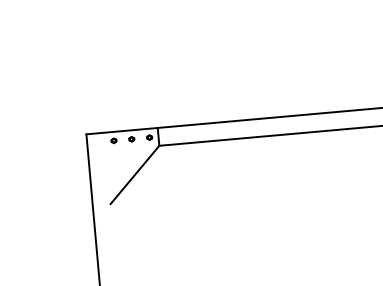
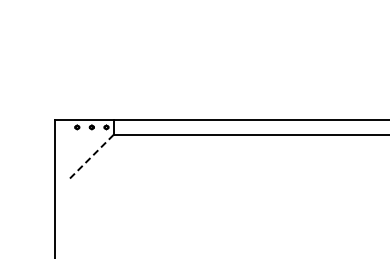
line: (134, 174) -> (91, 156), solid -> dashed

